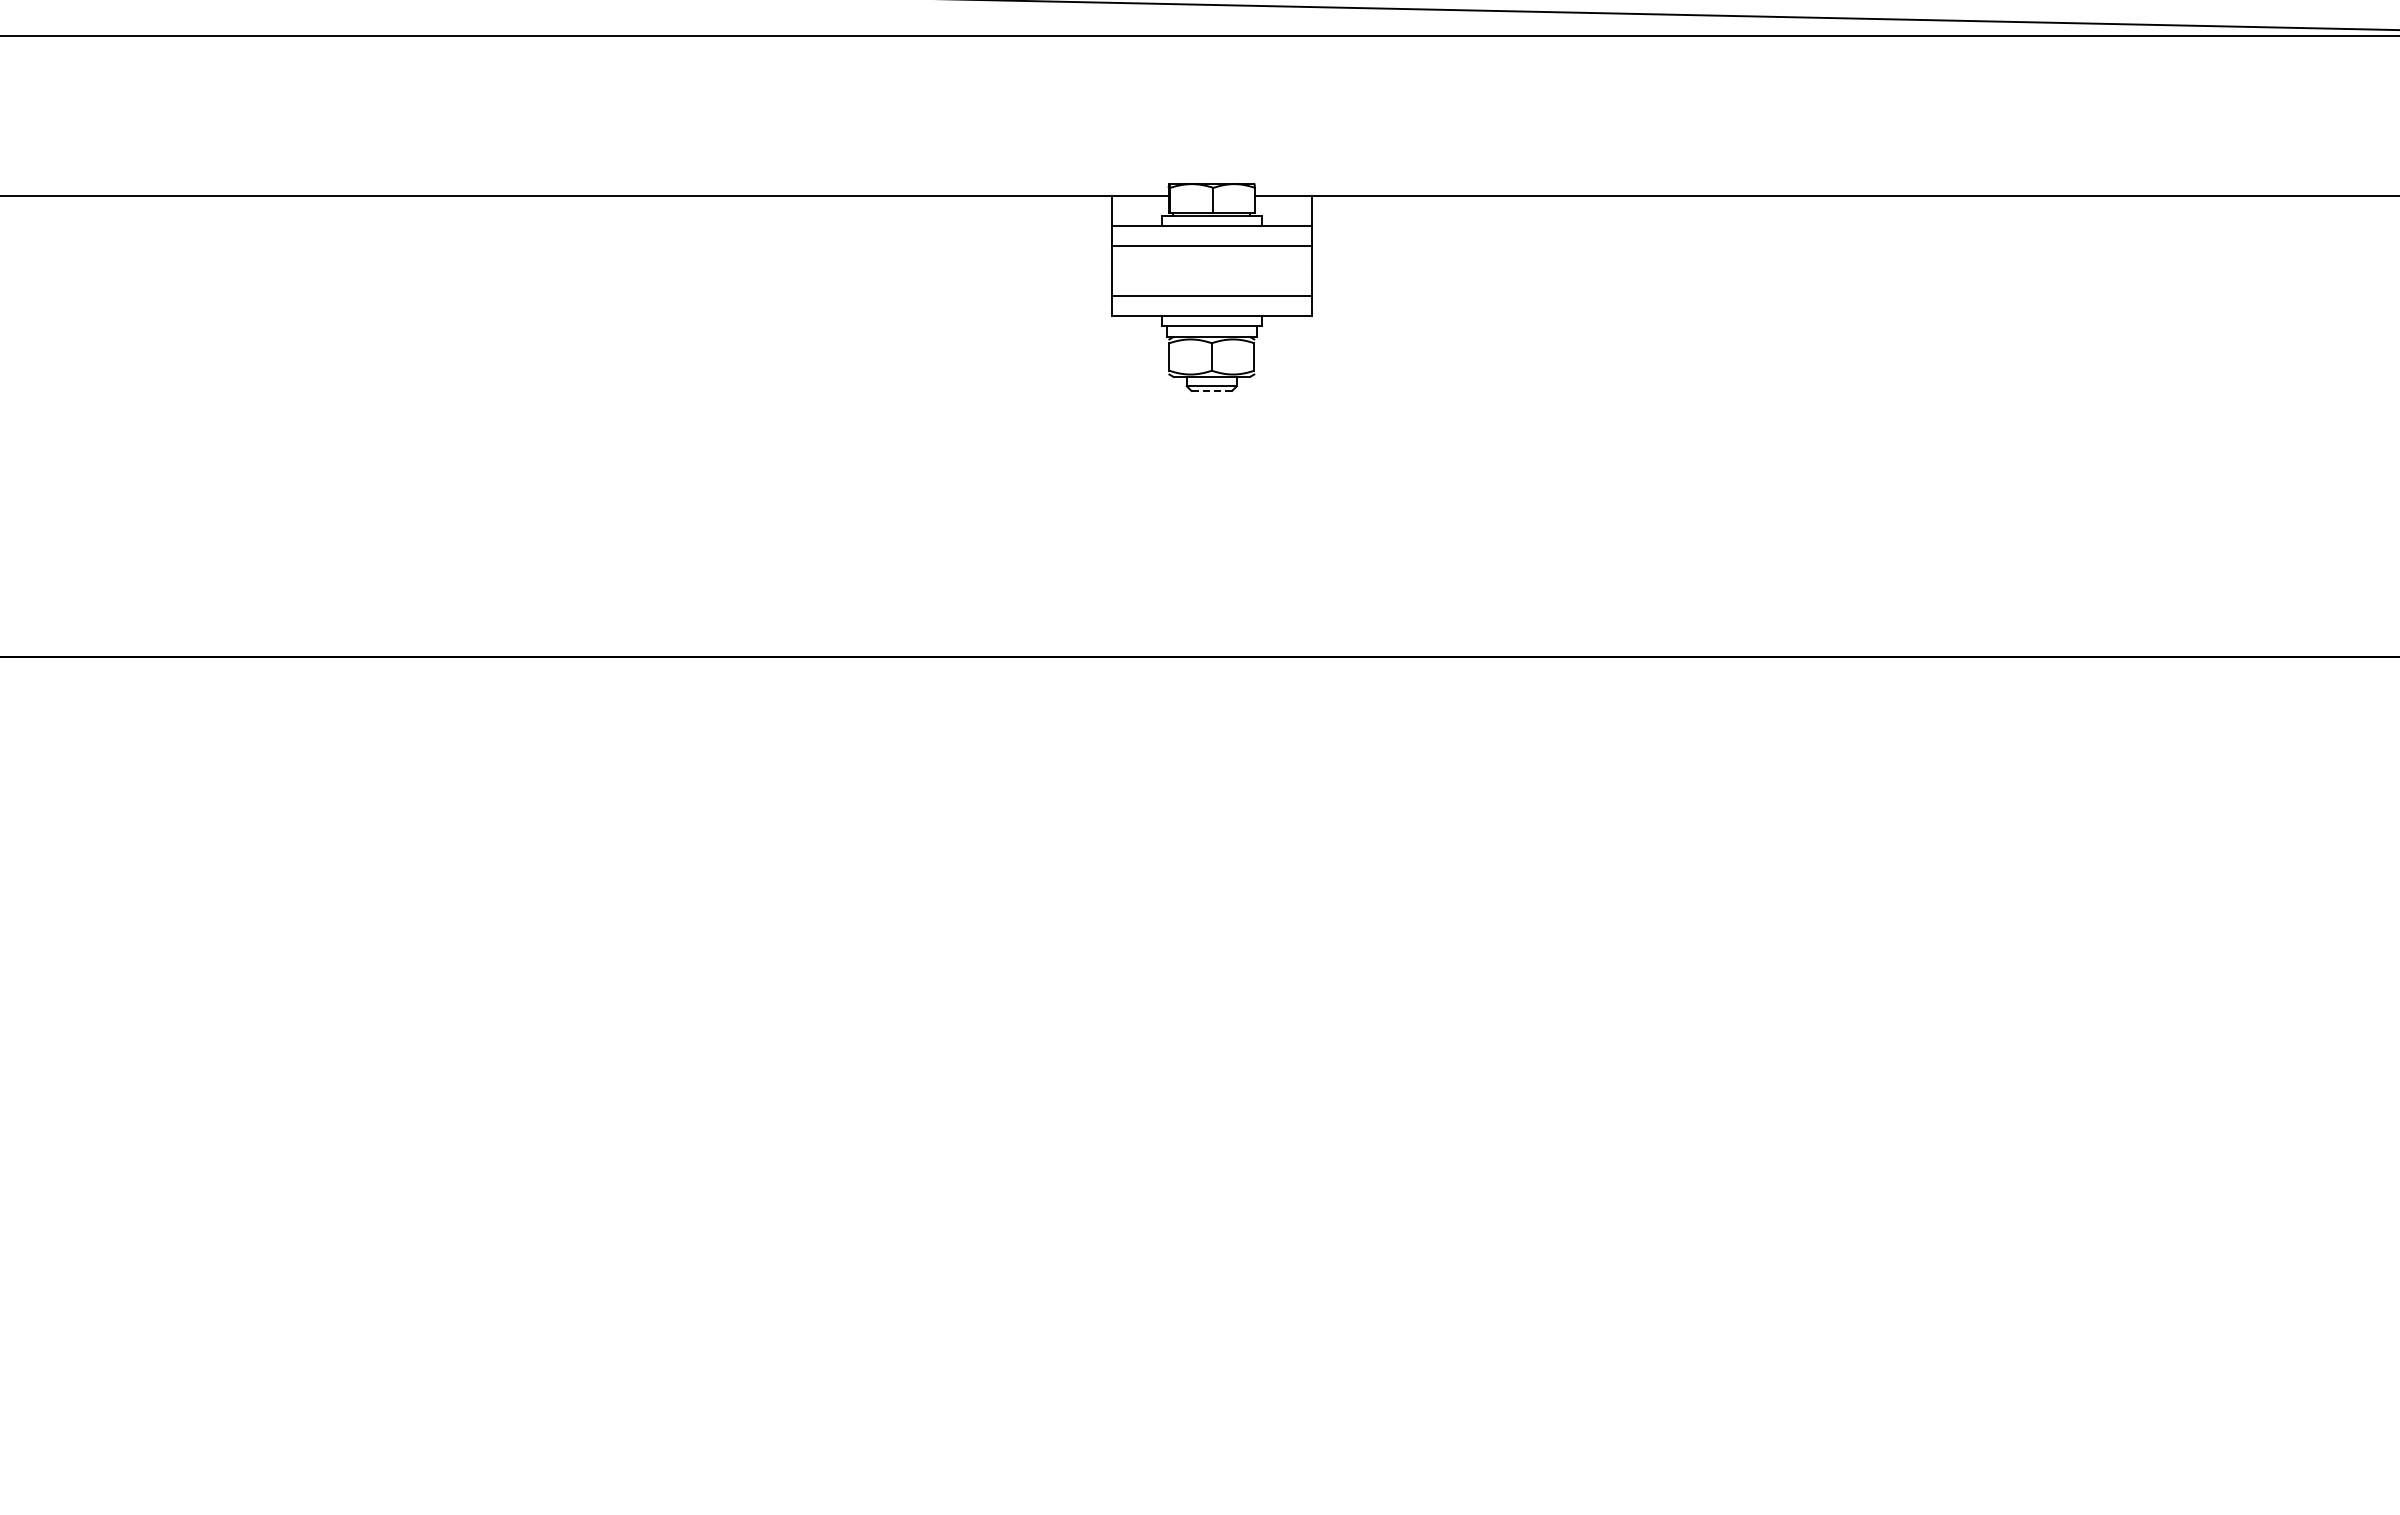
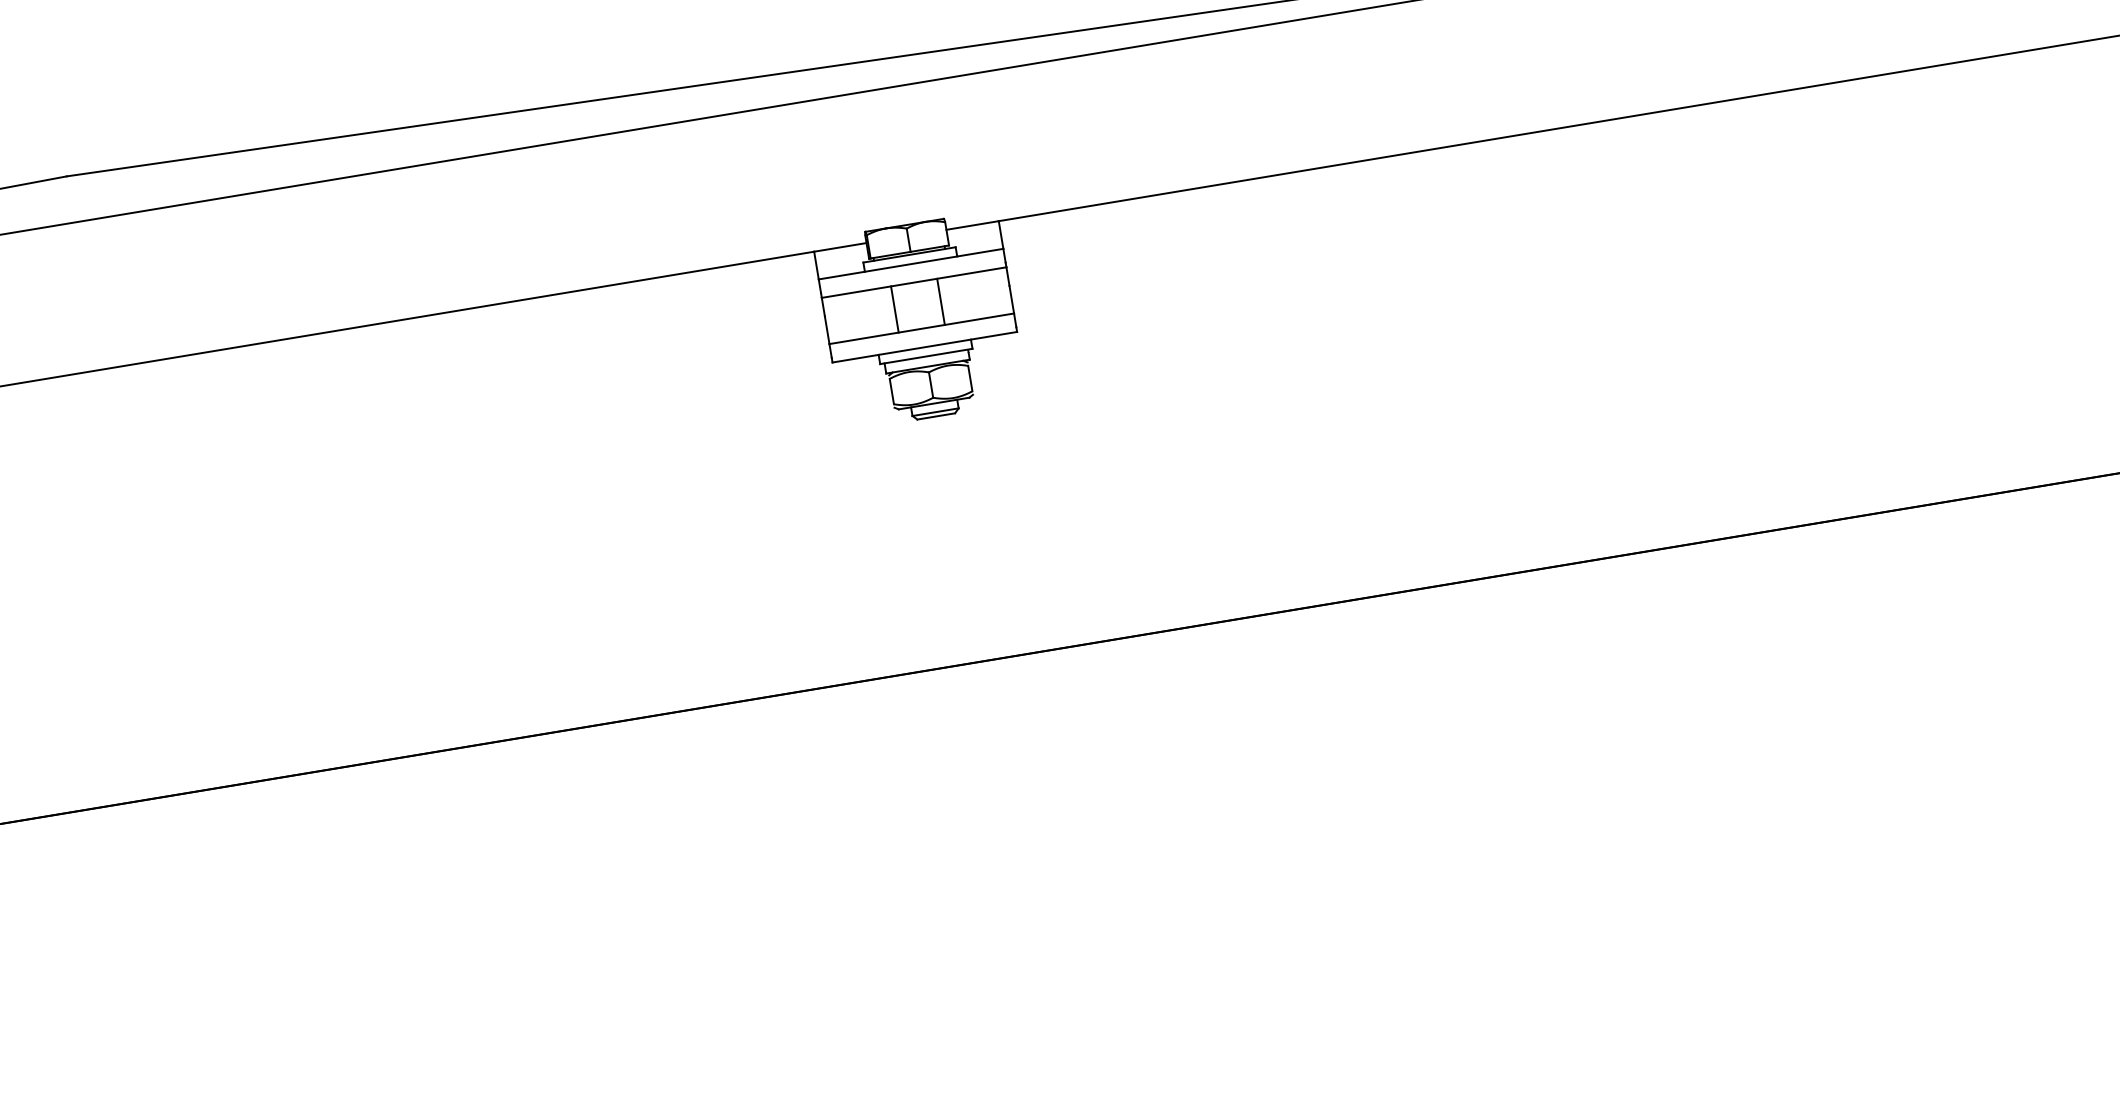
line: (1186, 271) -> (894, 309), added
line: (1236, 271) -> (940, 302), added
line: (1211, 390) -> (935, 416), dashed -> solid

